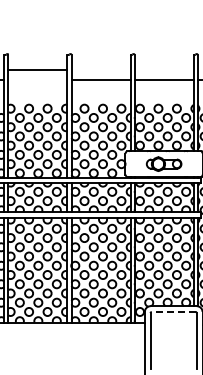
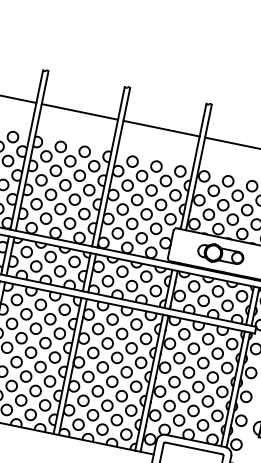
line: (37, 69) -> (79, 111), moved
line: (173, 311) -> (193, 447), dashed -> solid

